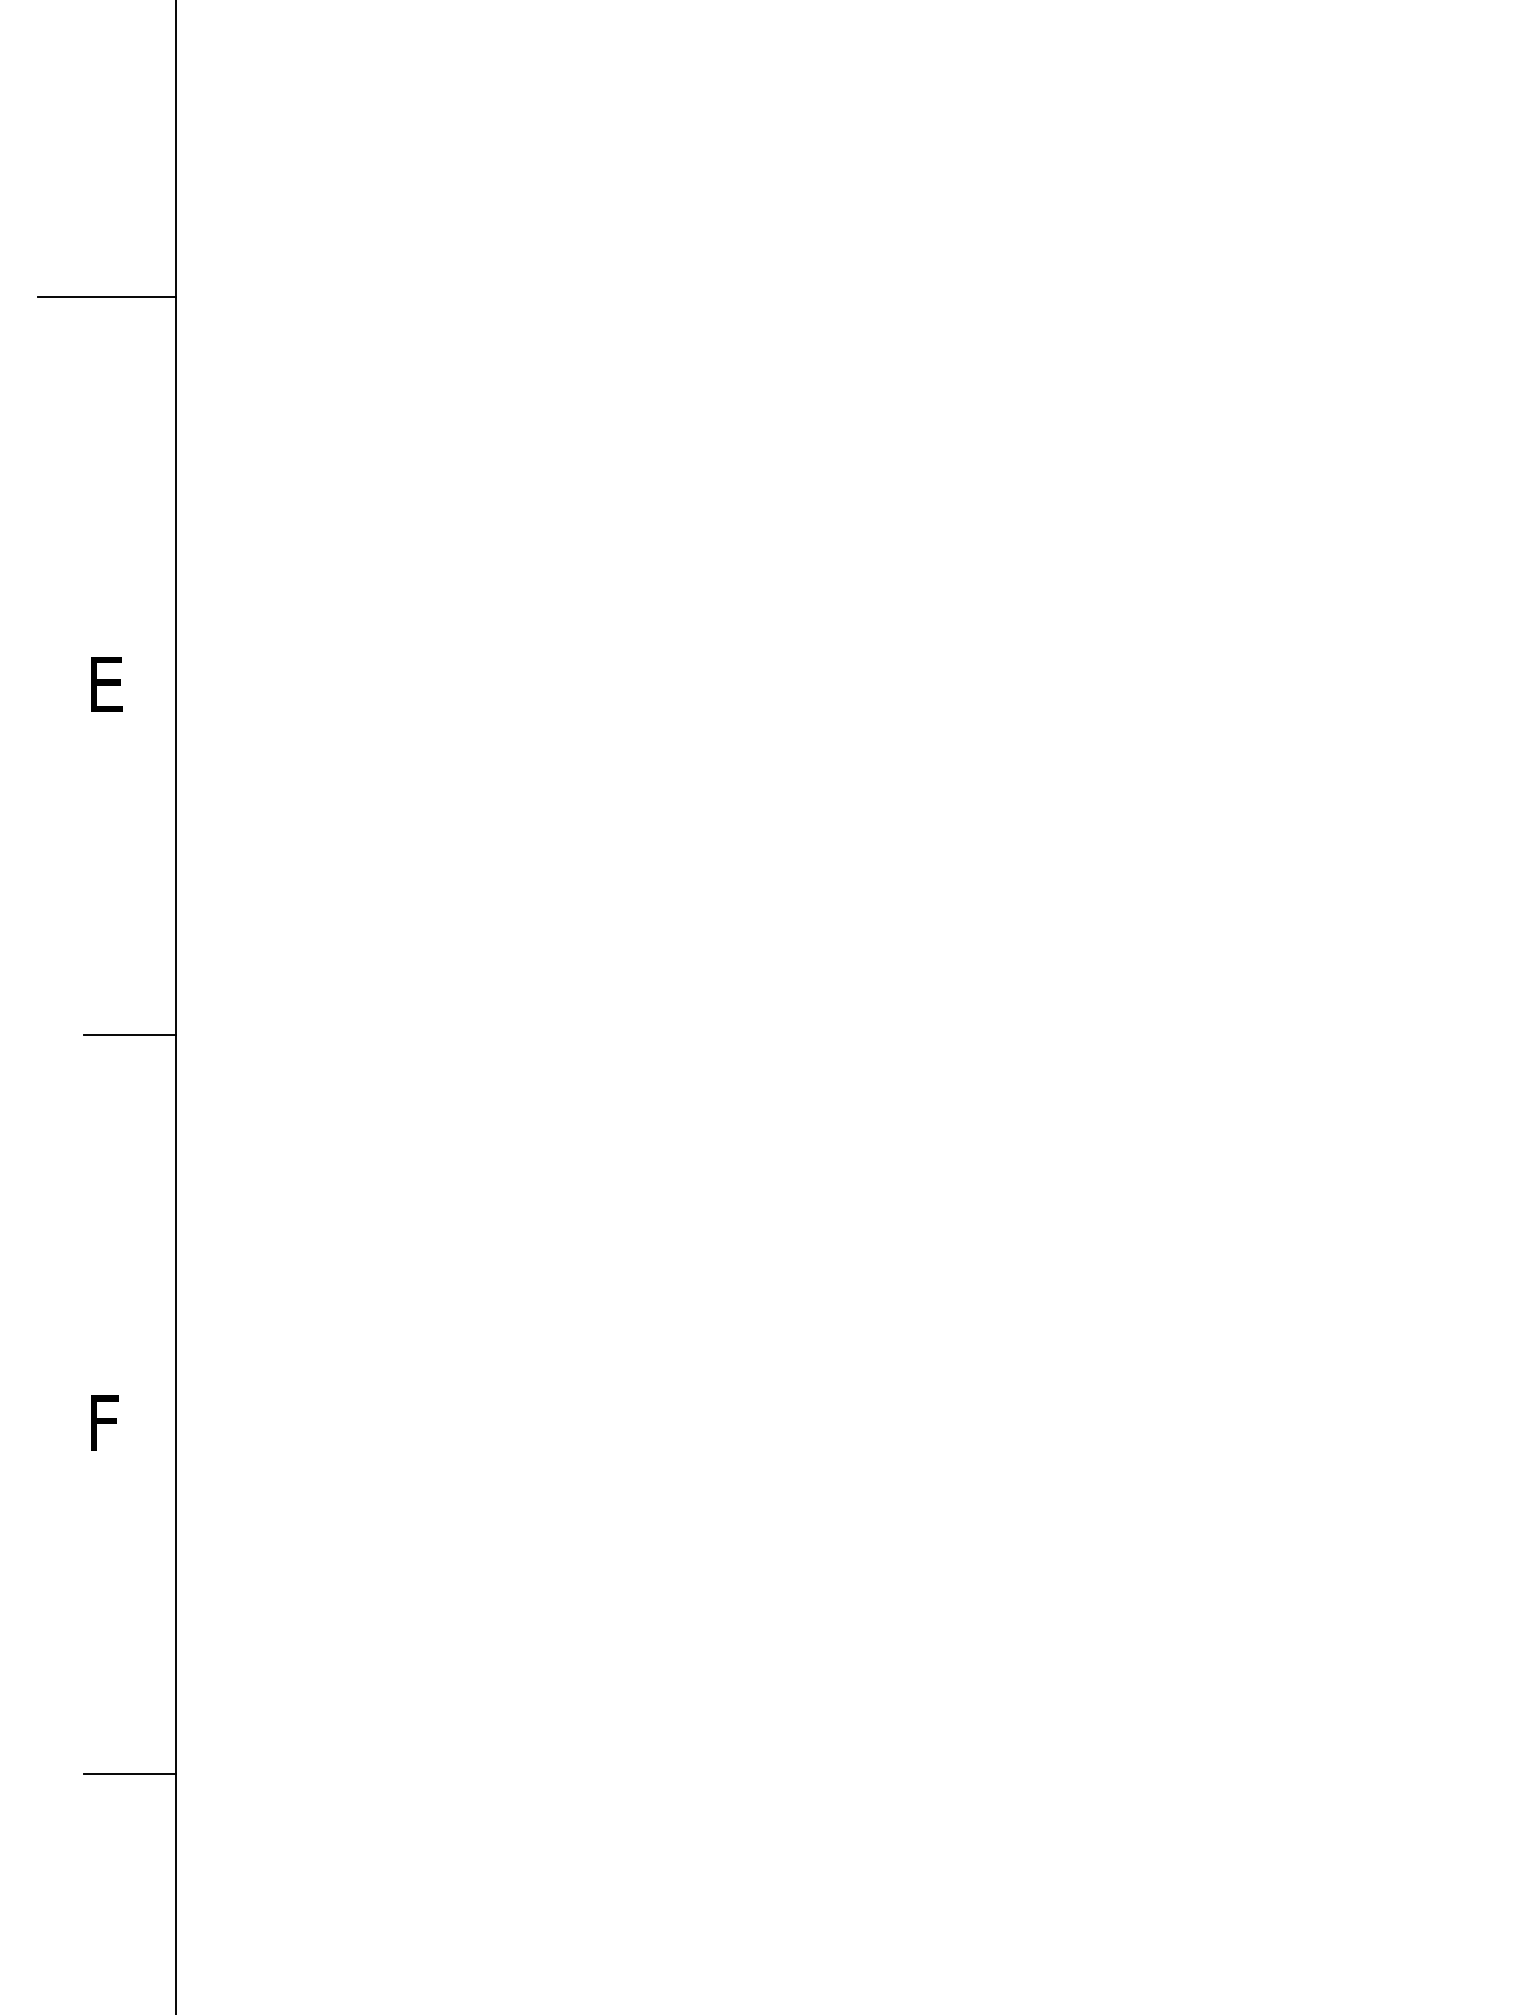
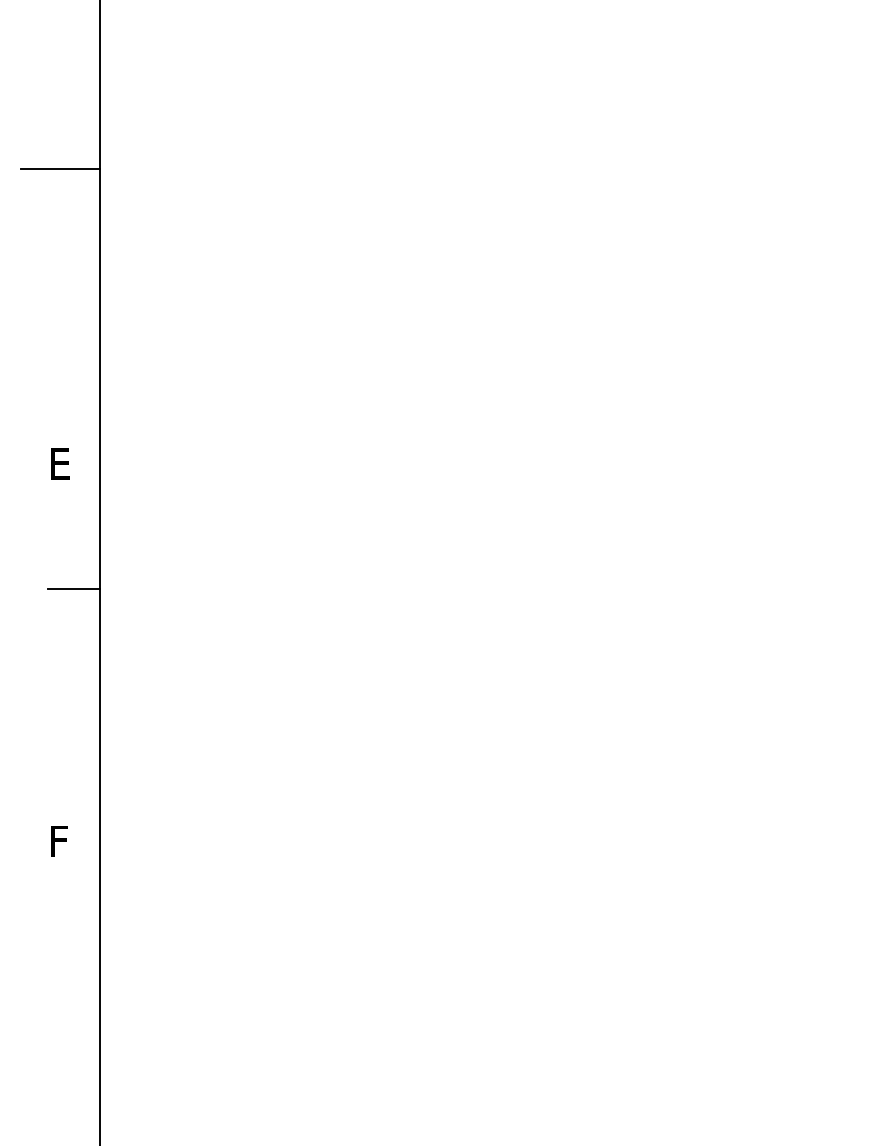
text: (106, 683) -> (60, 463), moved
text: (104, 1423) -> (59, 841), moved
line: (129, 1773) -> (73, 1008), removed

